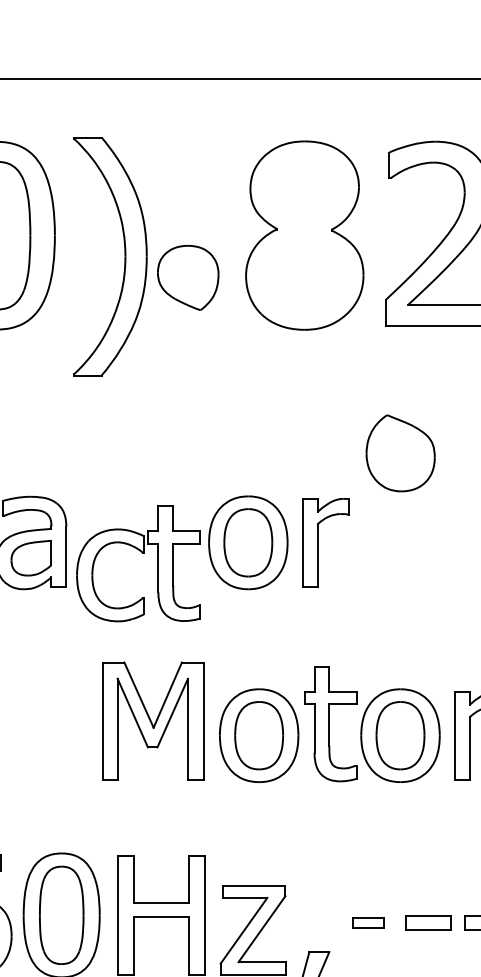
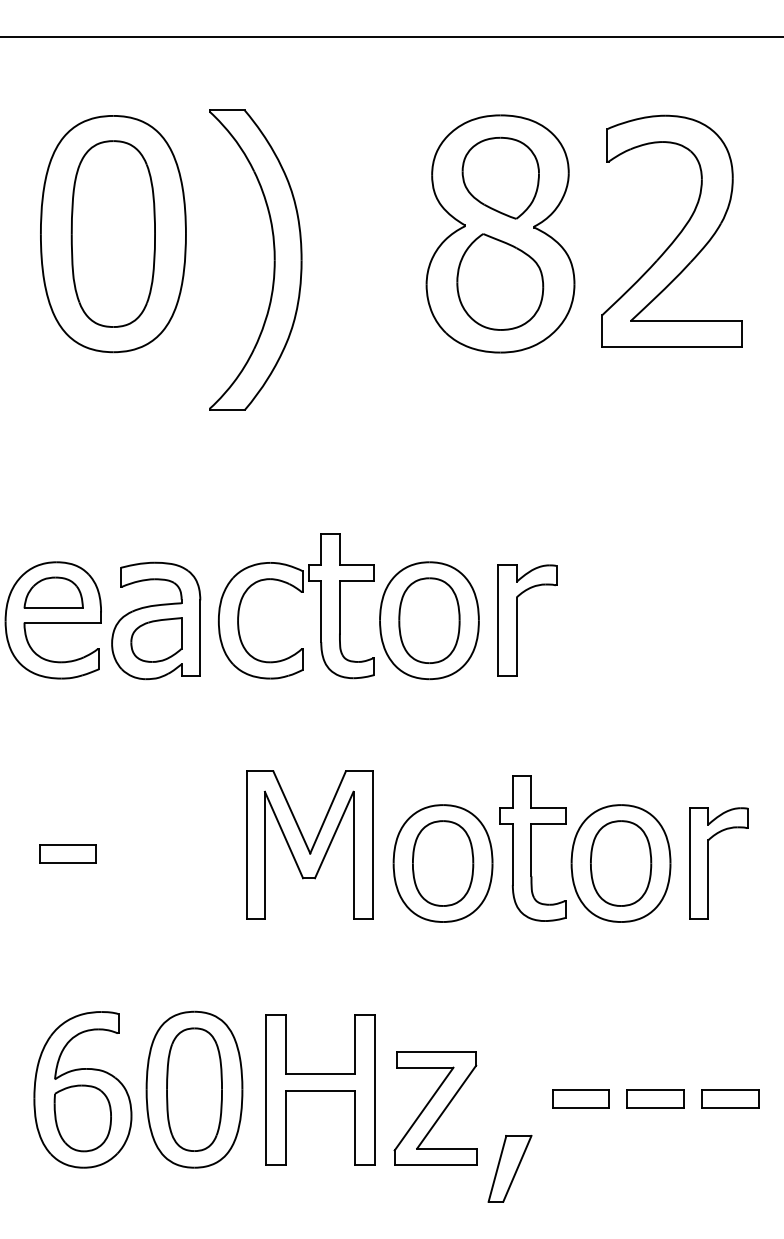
part: (187, 277) -> (500, 177), moved
part: (400, 452) -> (500, 281), moved
part: (141, 552) -> (300, 592), moved
part: (368, 922) -> (580, 1098), size x1.43

